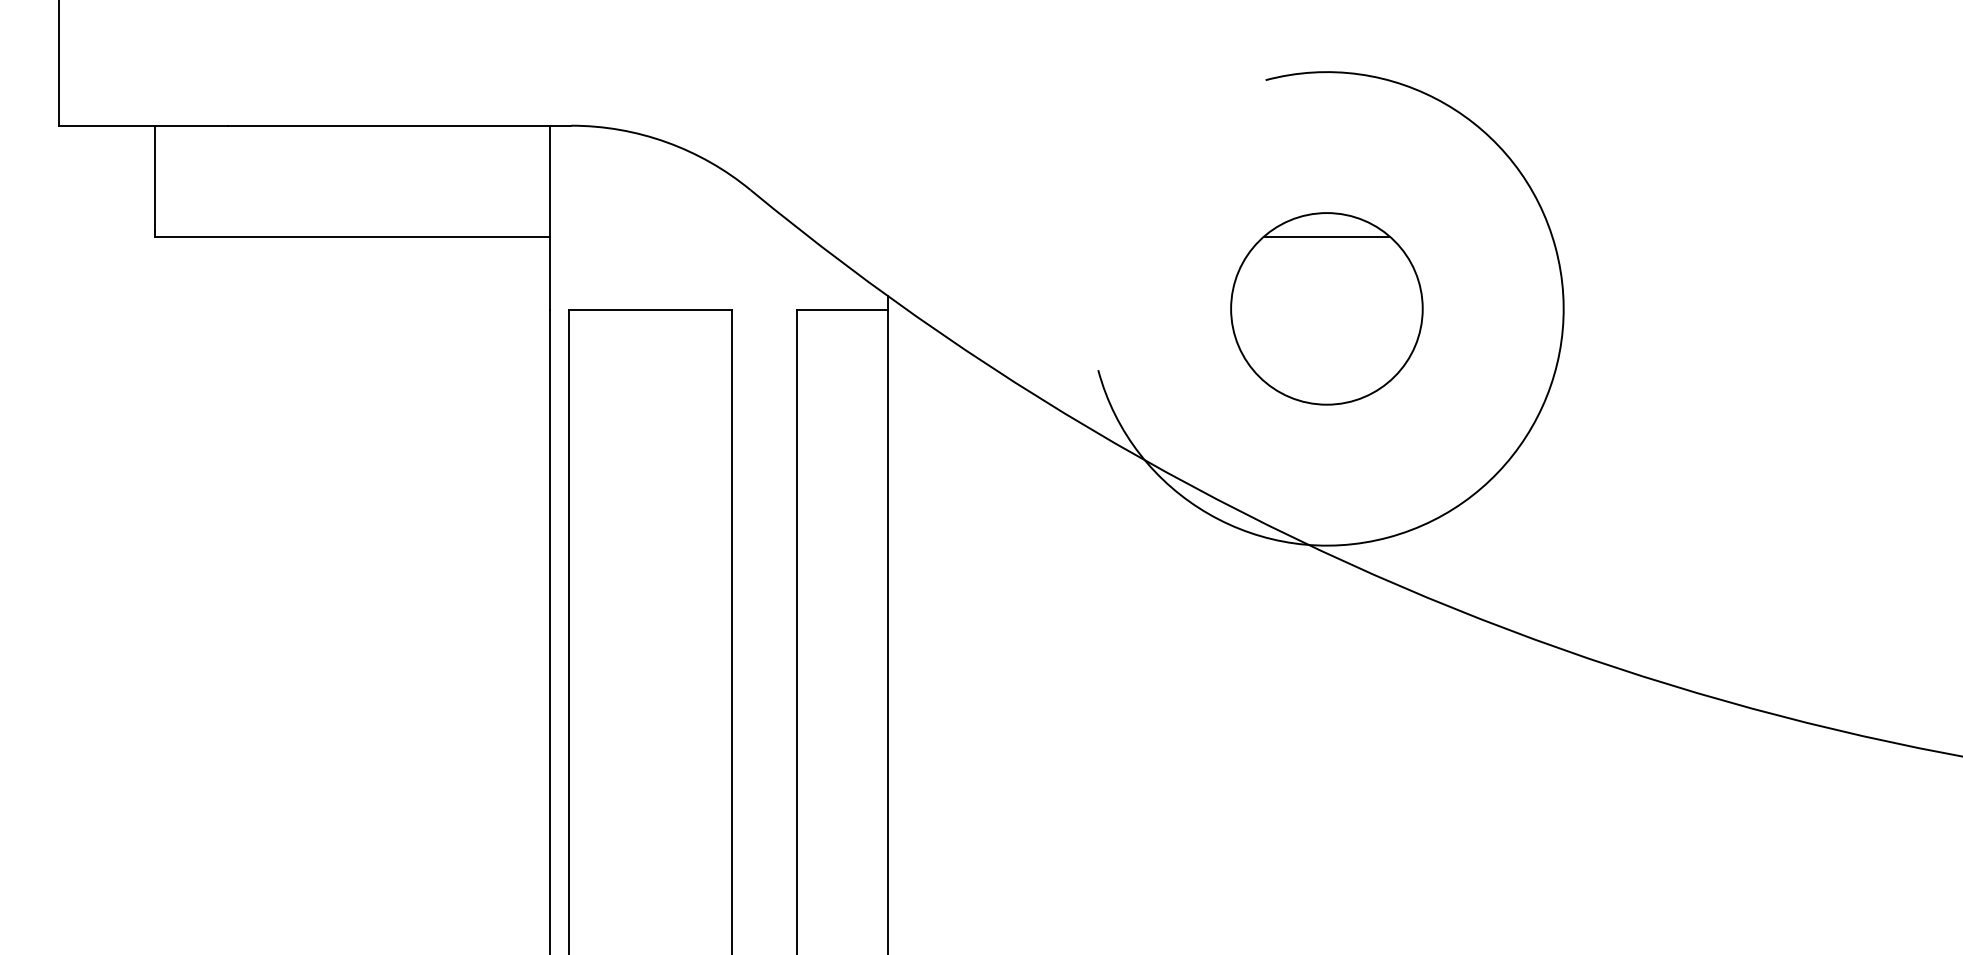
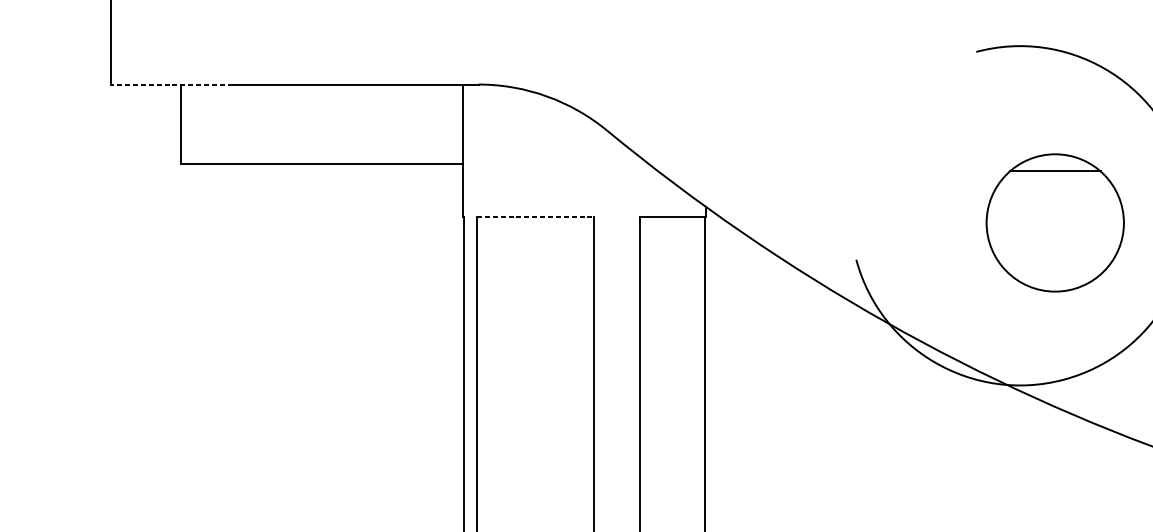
line: (143, 125) -> (172, 84), solid -> dashed
part: (1326, 308) -> (1054, 222), moved
line: (650, 310) -> (535, 216), solid -> dashed

